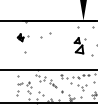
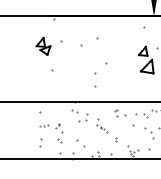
part: (22, 37) -> (48, 45), size x1.43
part: (52, 53) -> (100, 73), added

